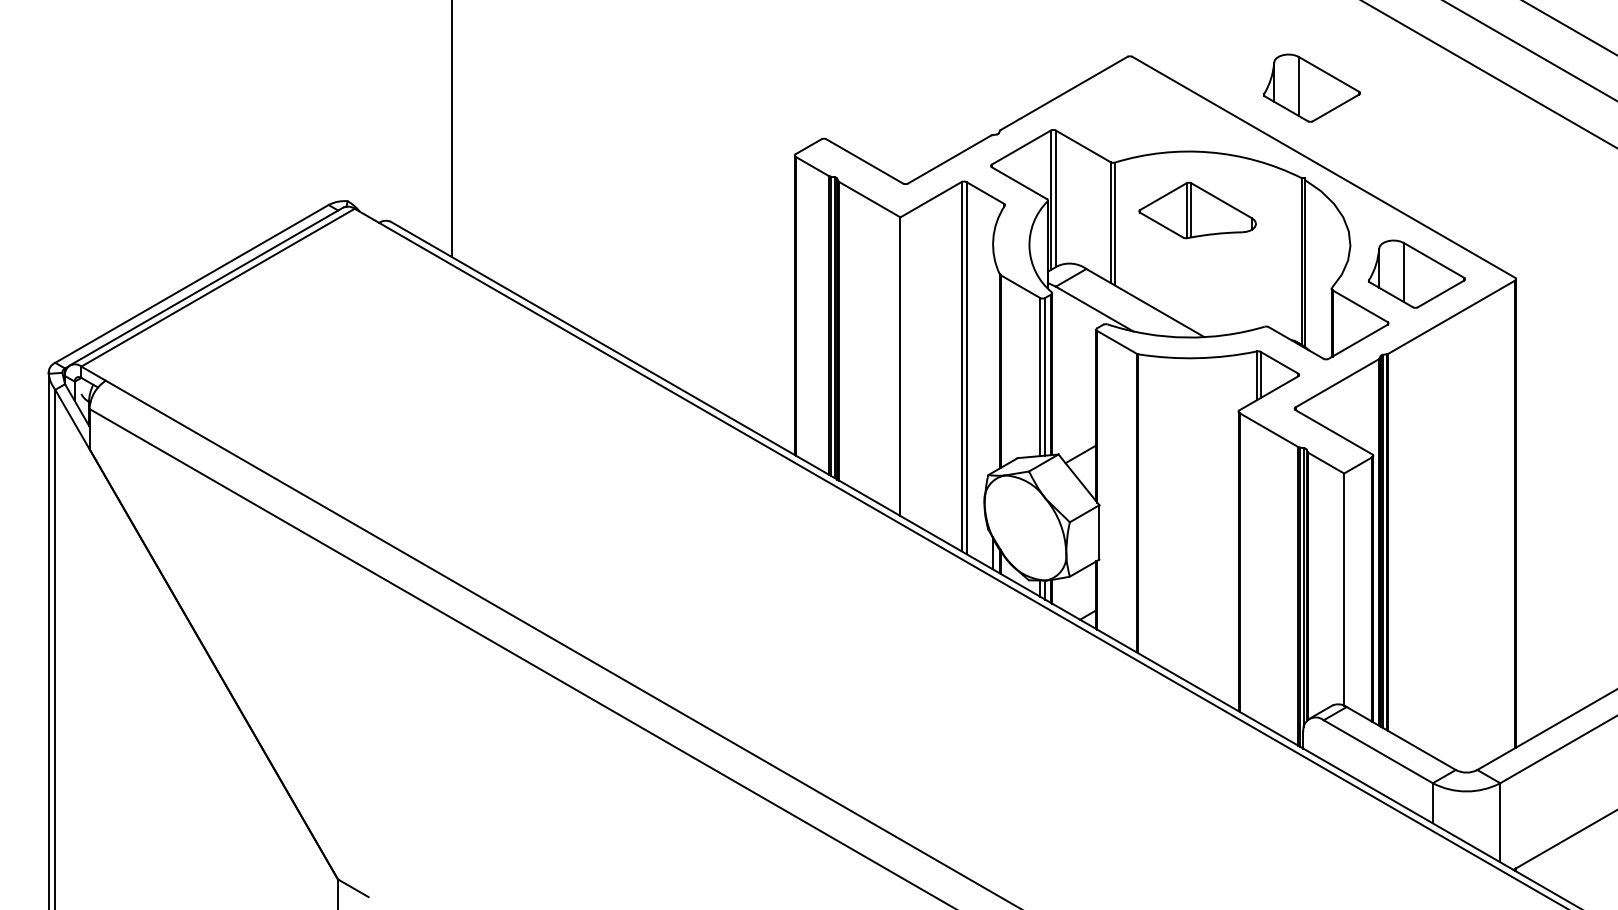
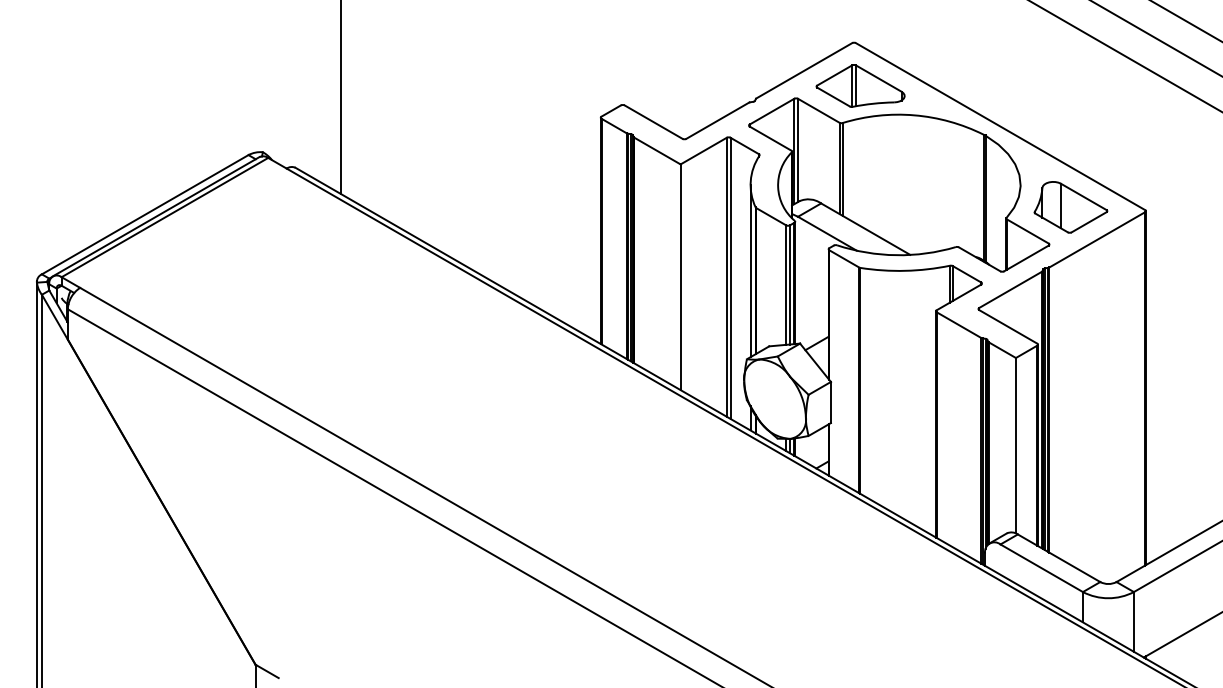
part: (1311, 87) -> (991, 66), removed
part: (1197, 210) -> (860, 85), moved
line: (993, 358) -> (750, 271), added

